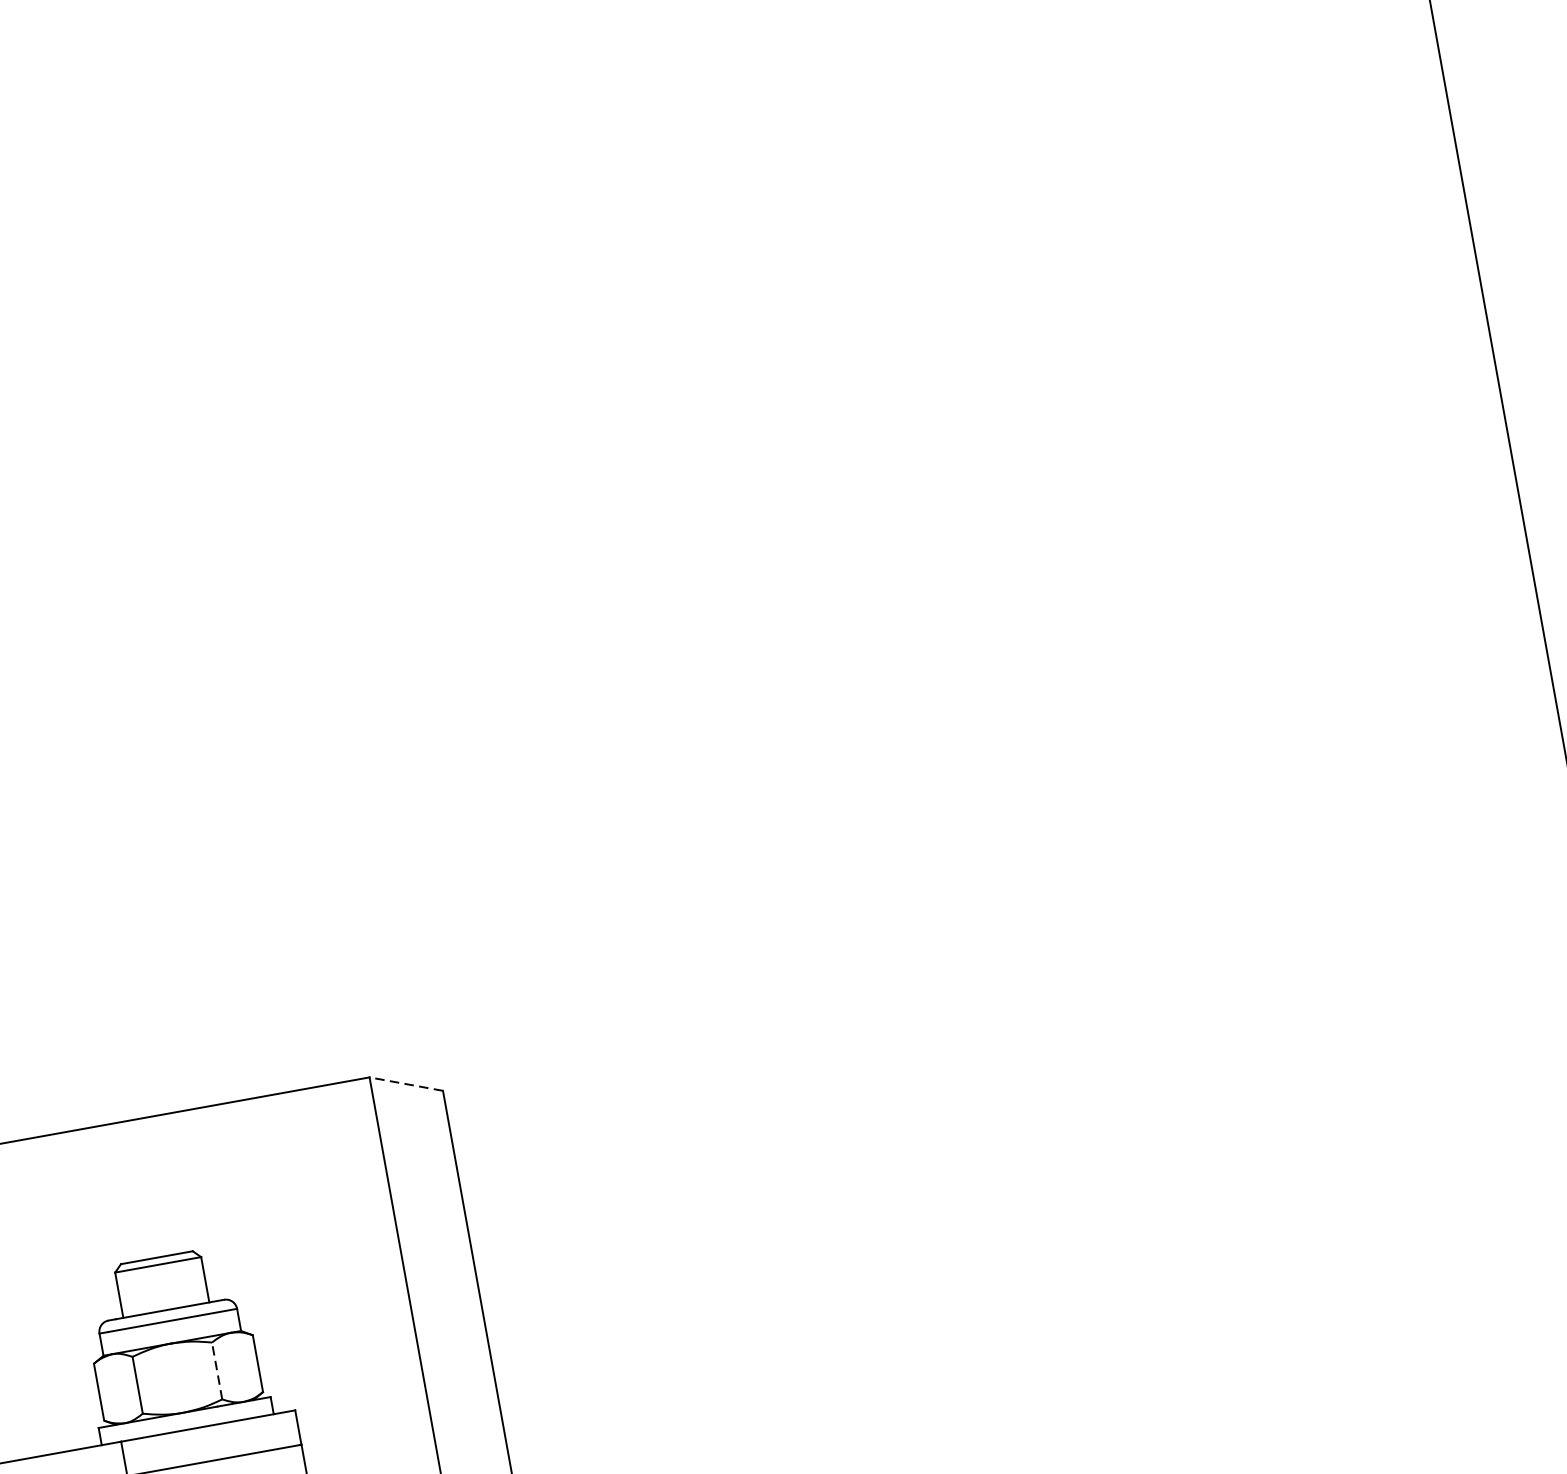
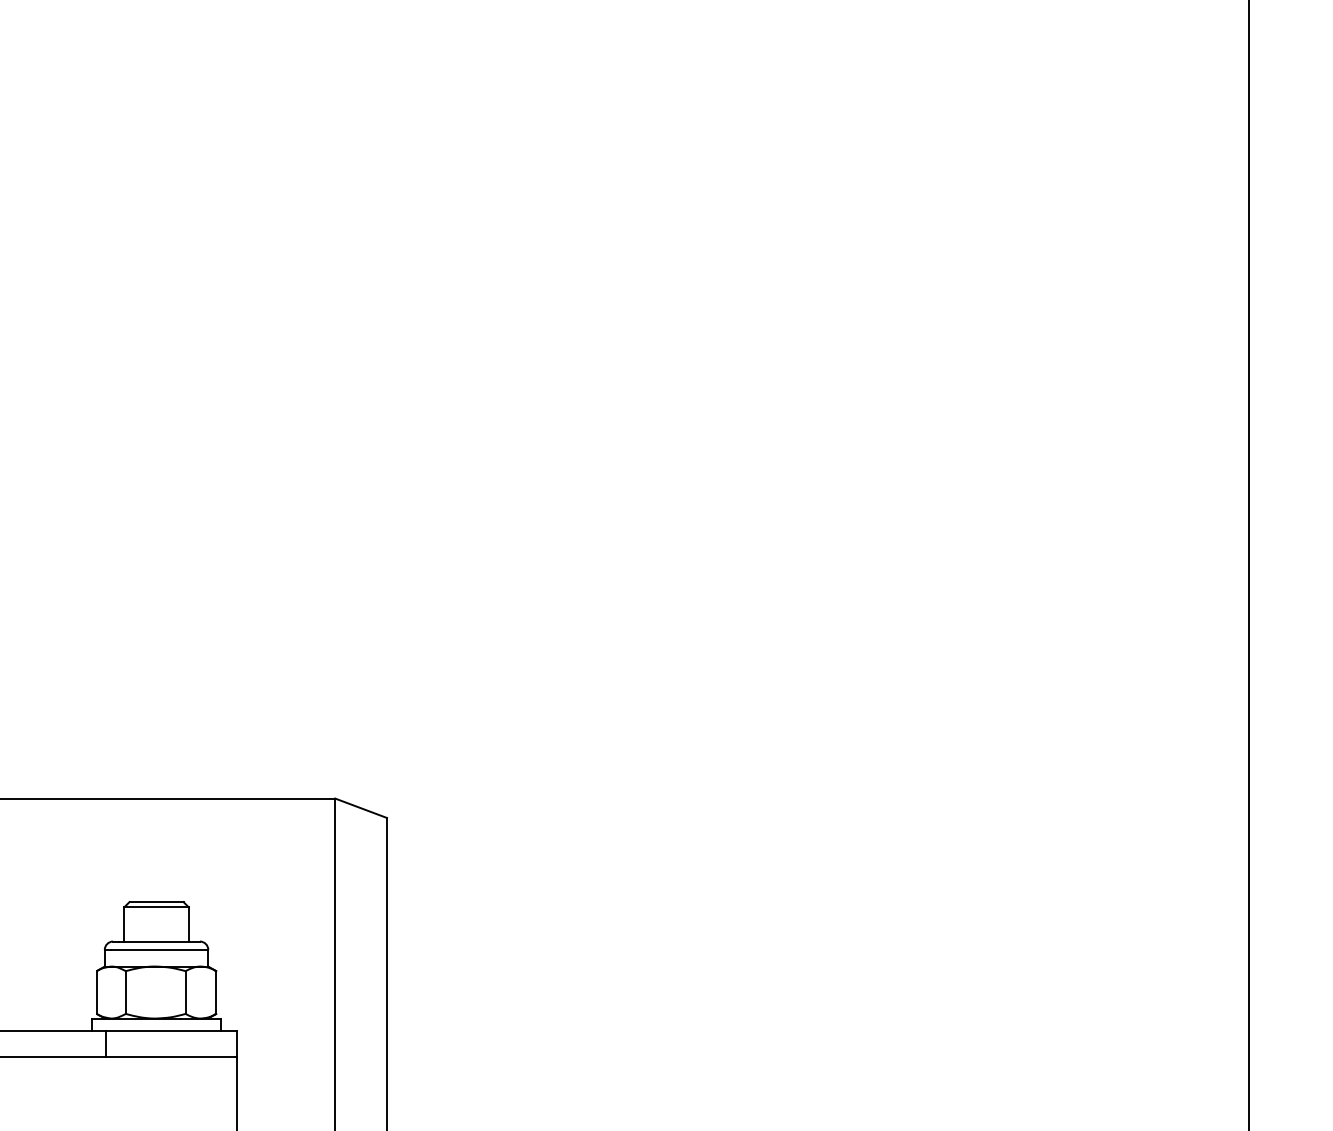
line: (406, 1084) -> (361, 808), dashed -> solid
line: (216, 1370) -> (185, 992), dashed -> solid

